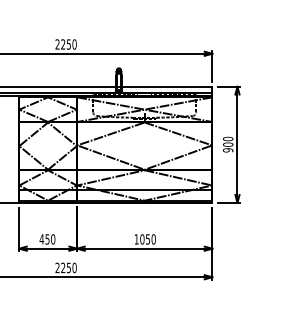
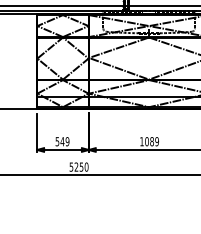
text: (47, 239) -> (62, 141), 450 -> 549
text: (150, 239) -> (154, 141), 1050 -> 1089
text: (57, 267) -> (71, 166), 2250 -> 5250

